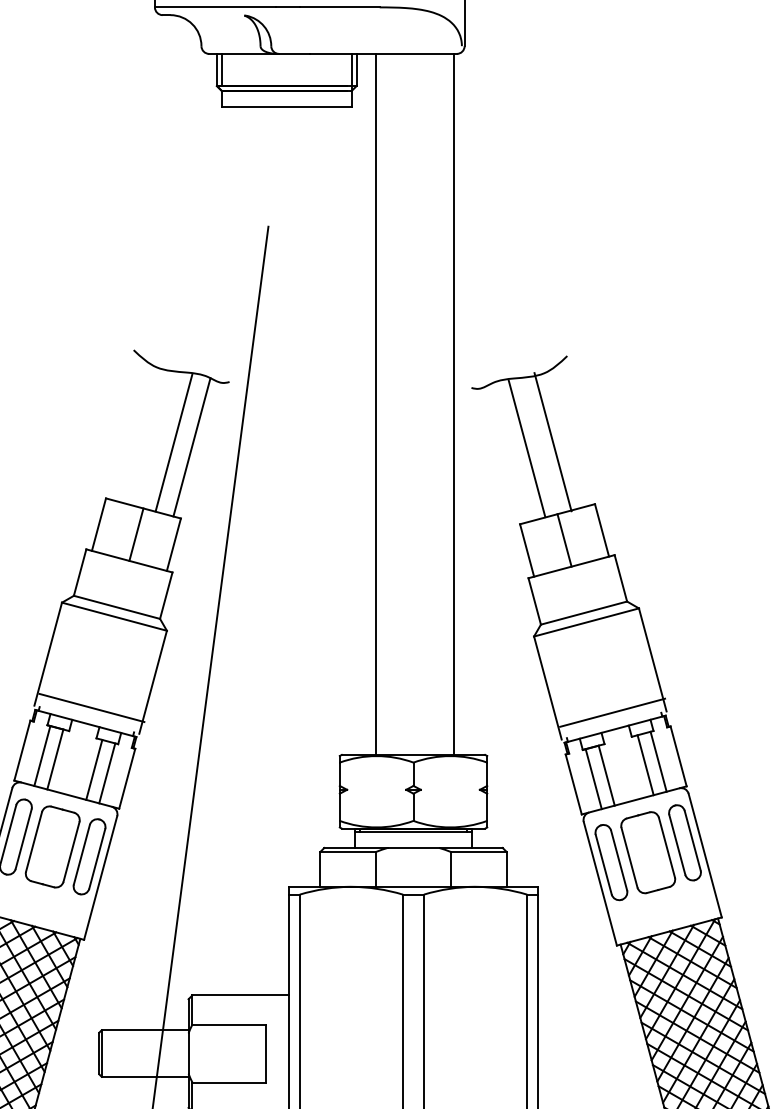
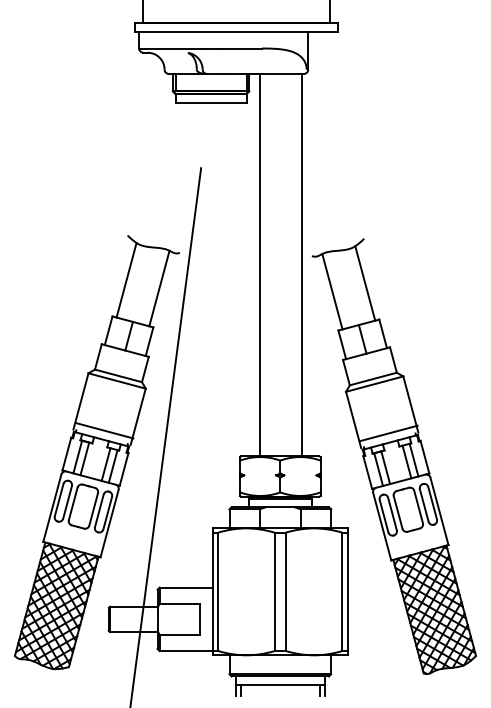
line: (553, 441) -> (332, 291), moved
line: (173, 443) -> (126, 280), moved
line: (527, 449) -> (365, 283), moved

